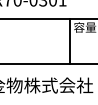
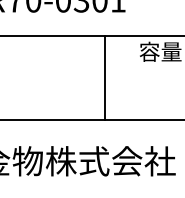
line: (69, 40) -> (104, 76), moved

